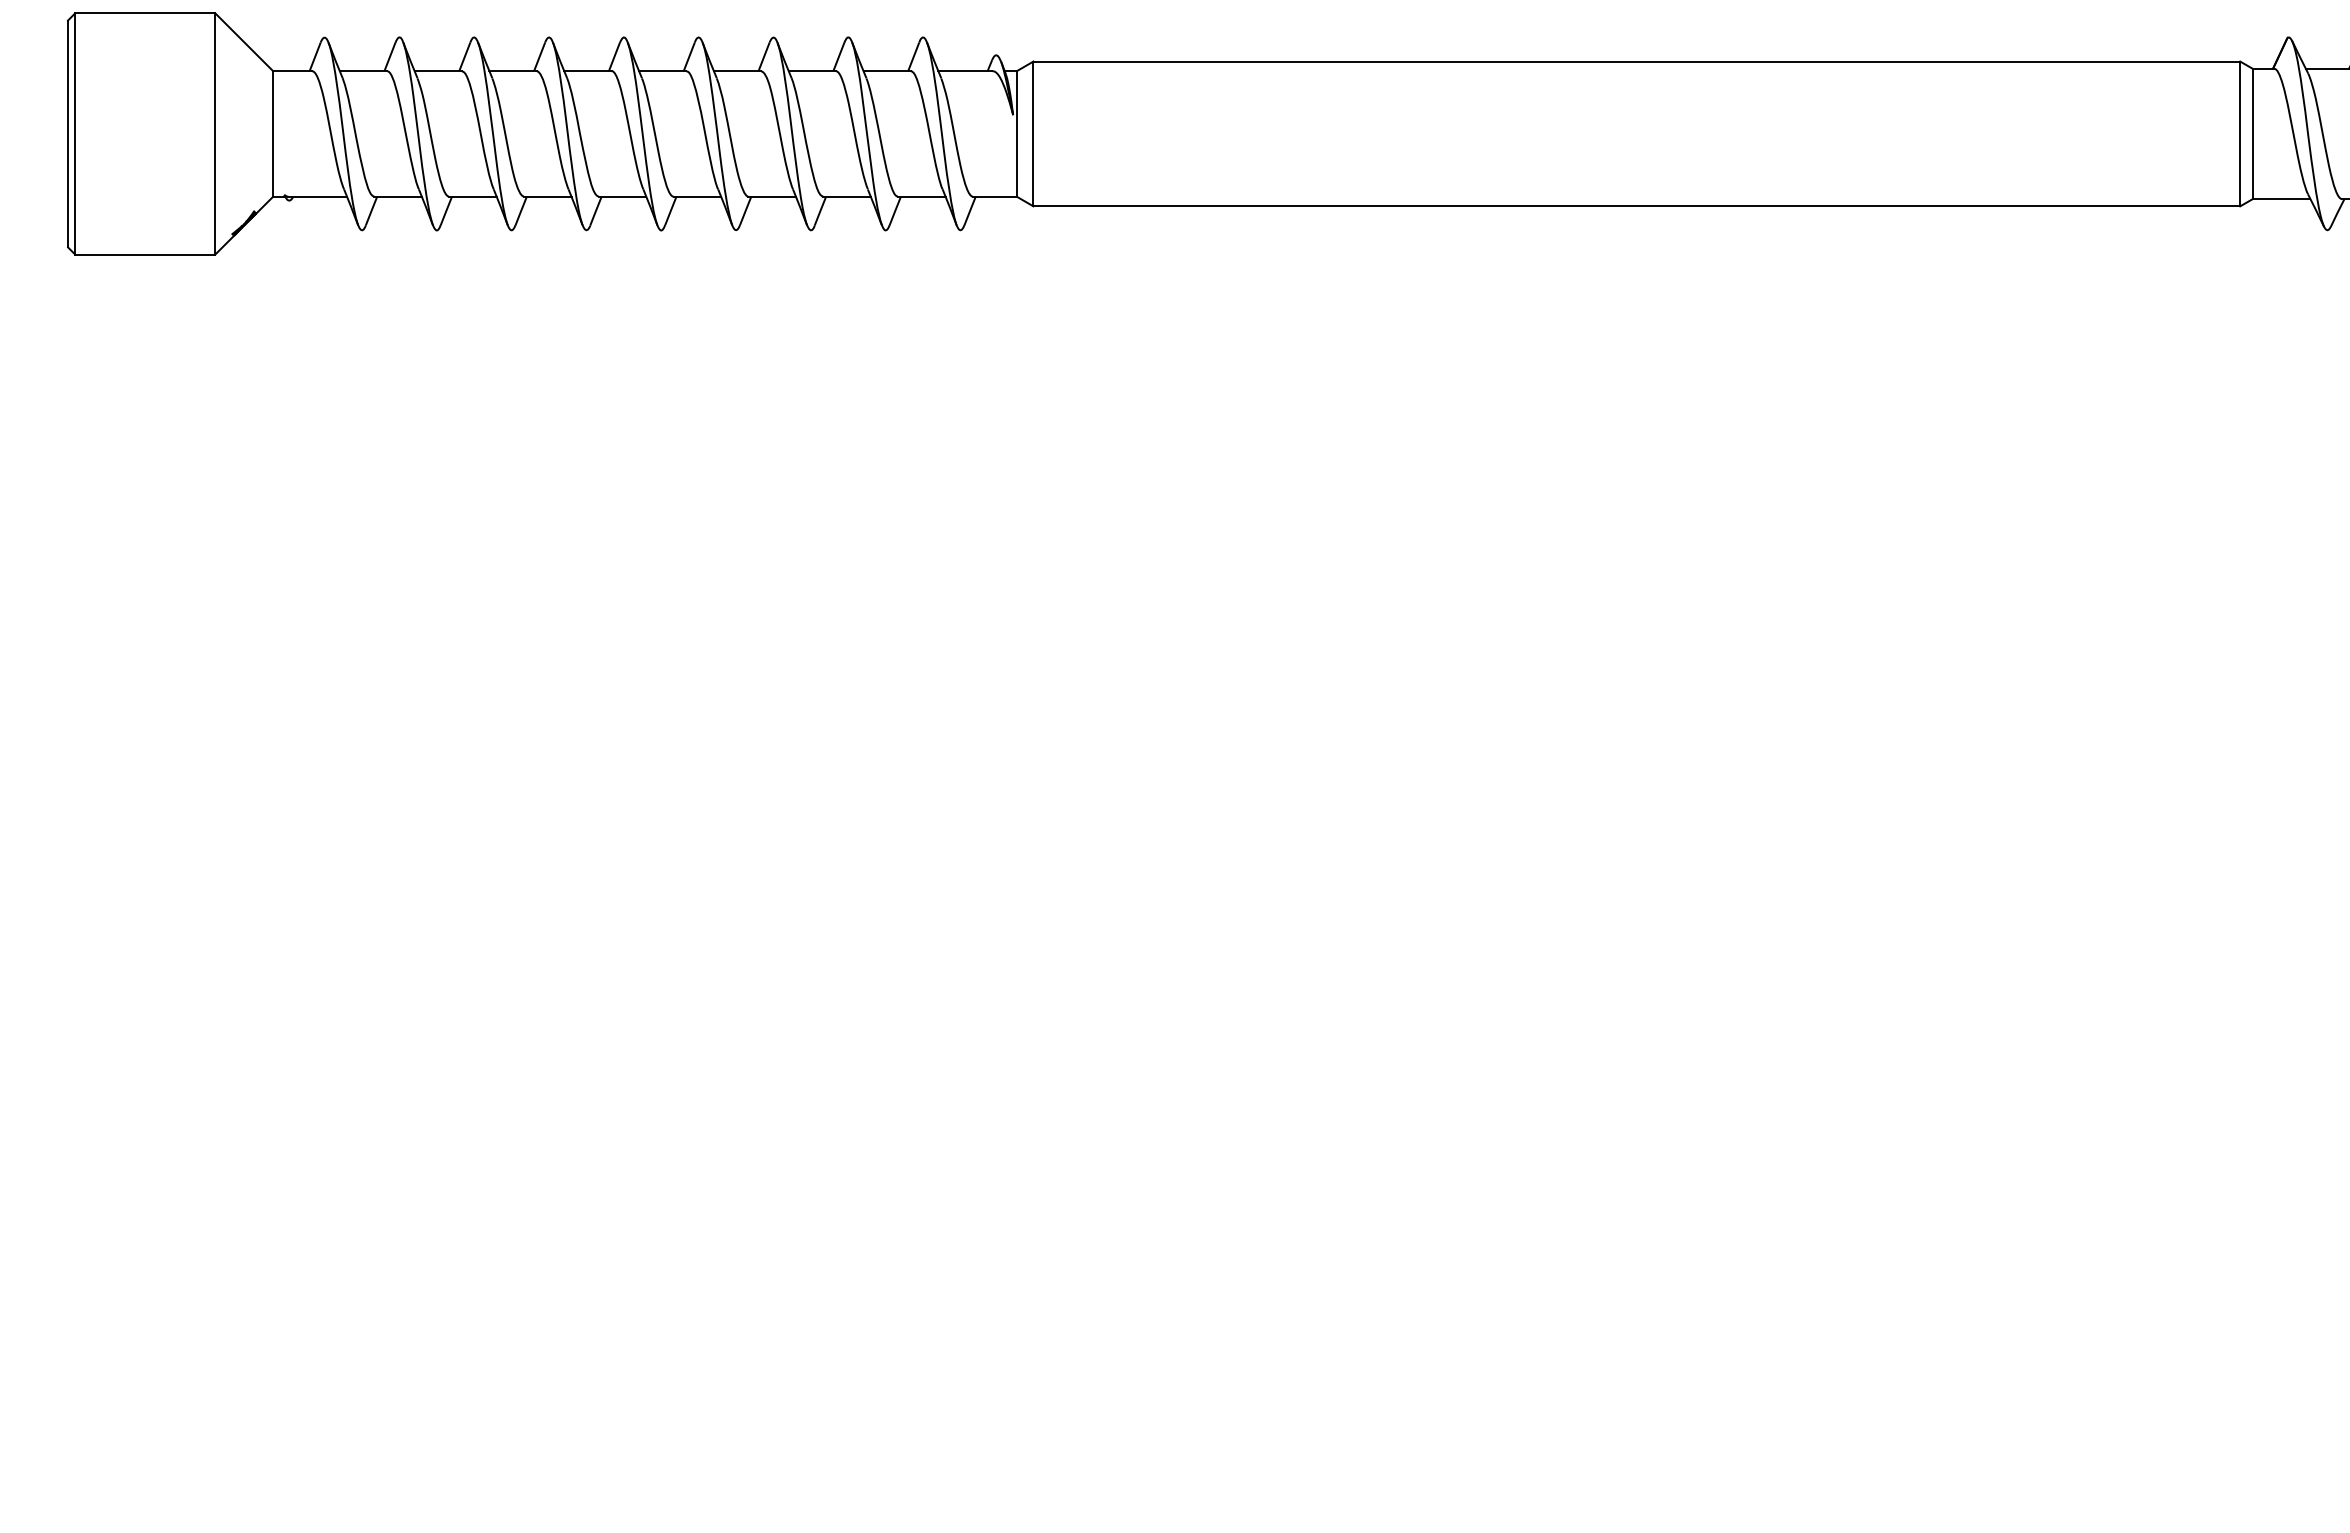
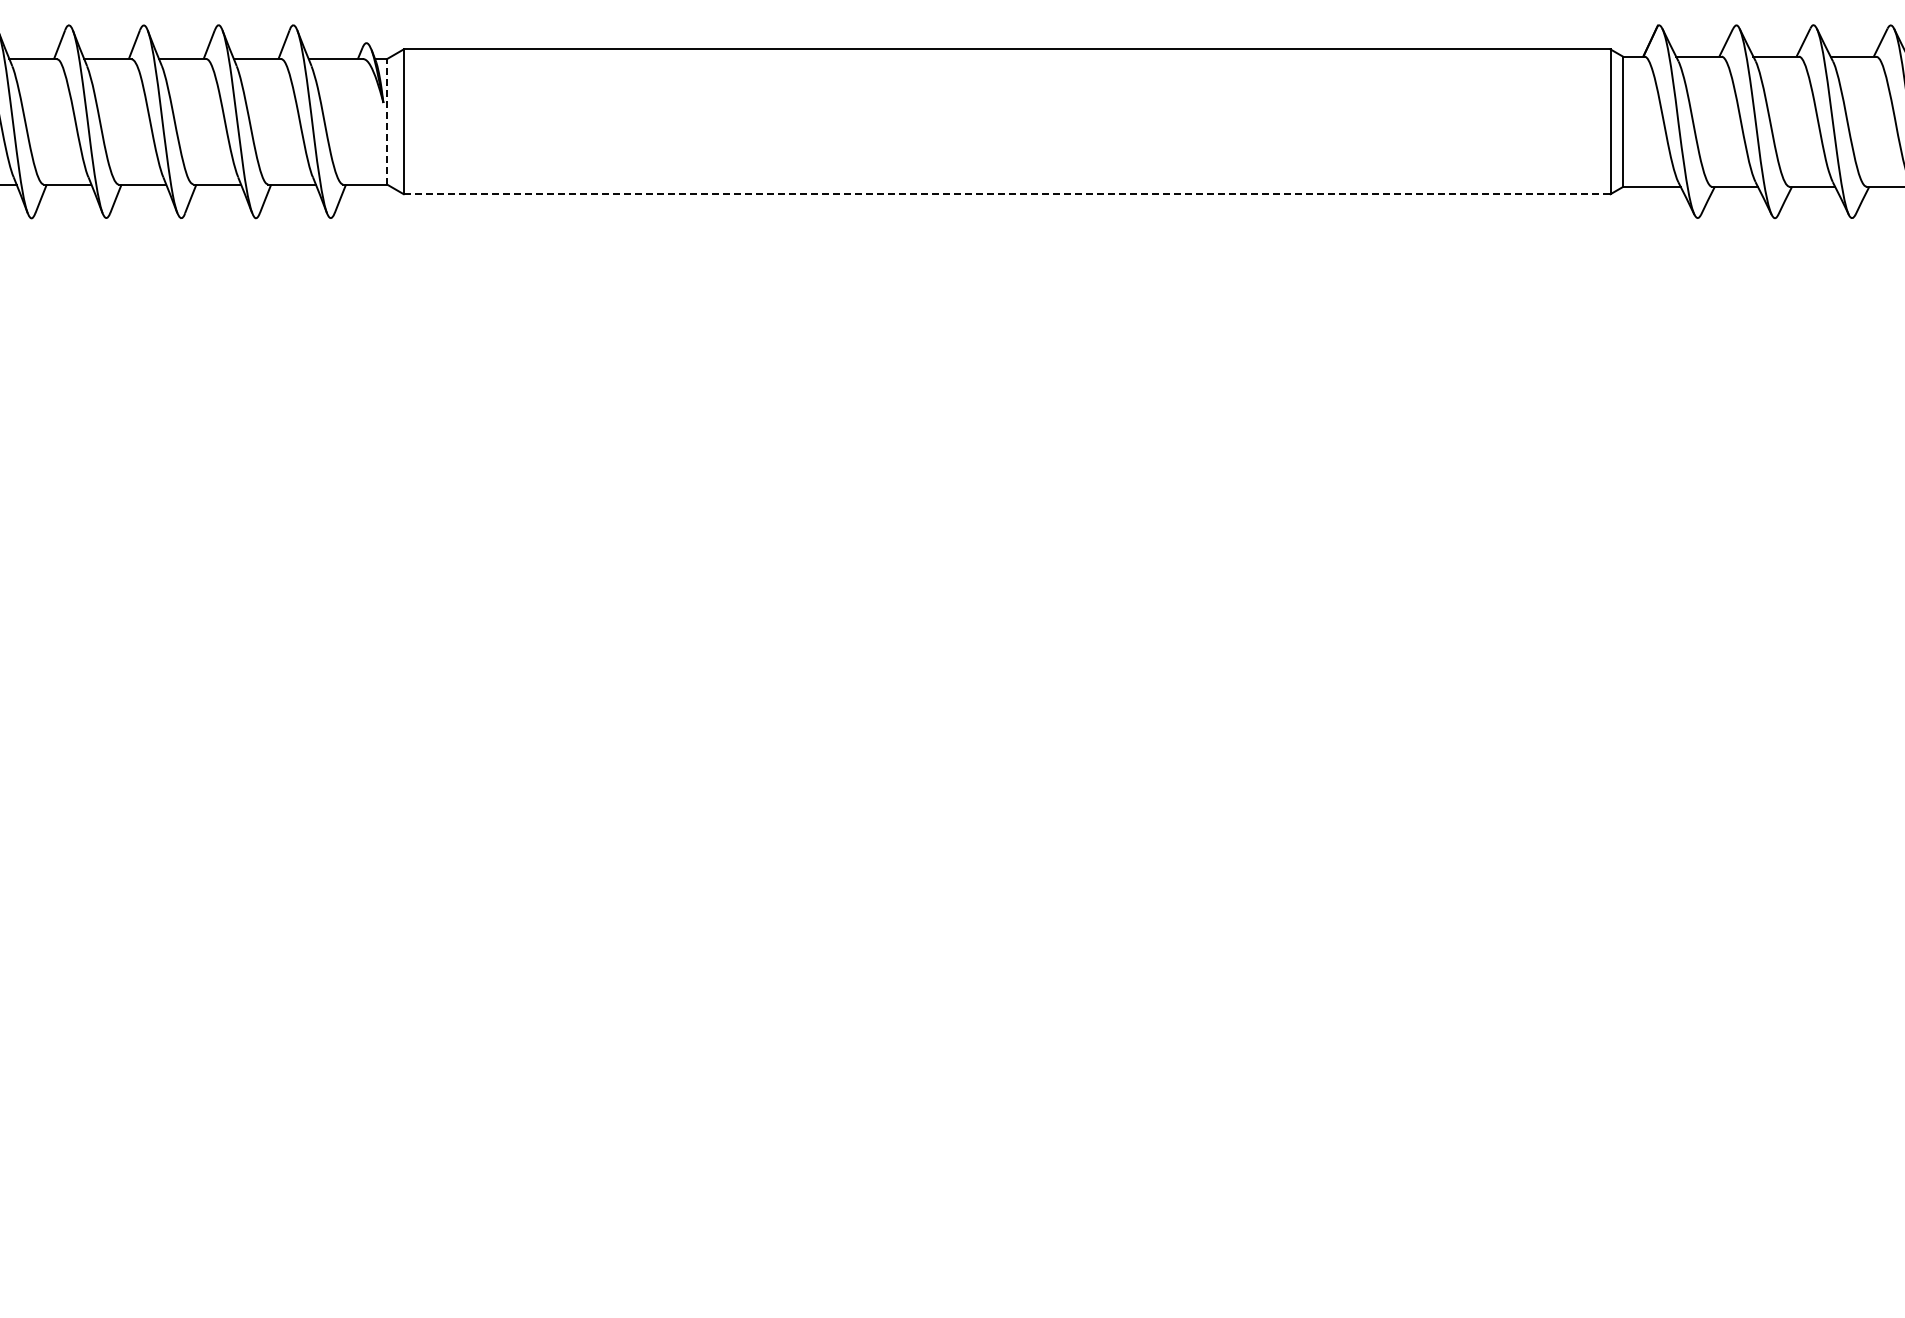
line: (1016, 133) -> (386, 121), solid -> dashed
line: (1637, 206) -> (1007, 194), solid -> dashed

